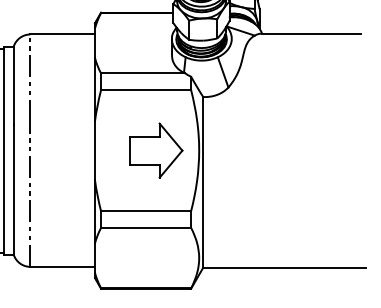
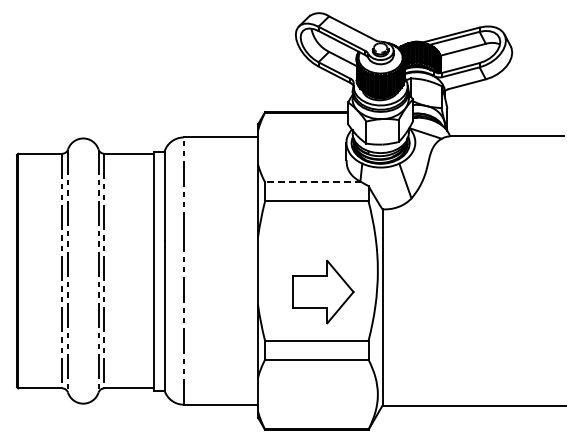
line: (143, 73) -> (313, 182), solid -> dashed
part: (156, 150) -> (323, 291), moved

